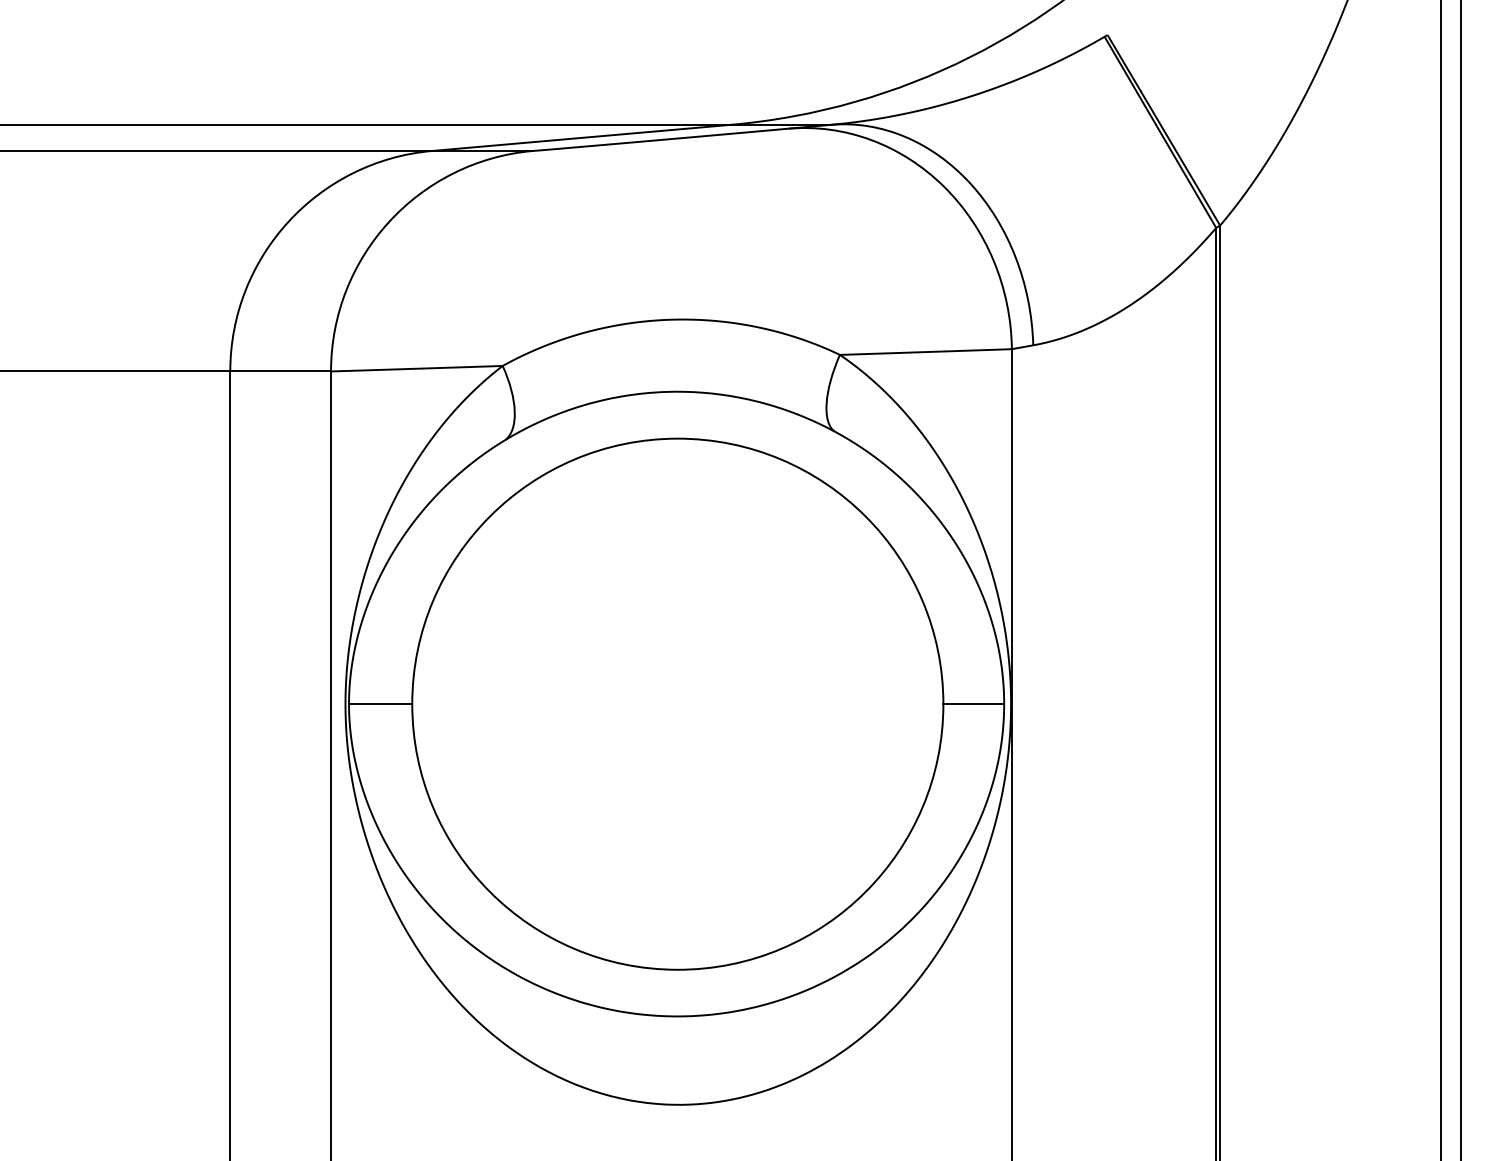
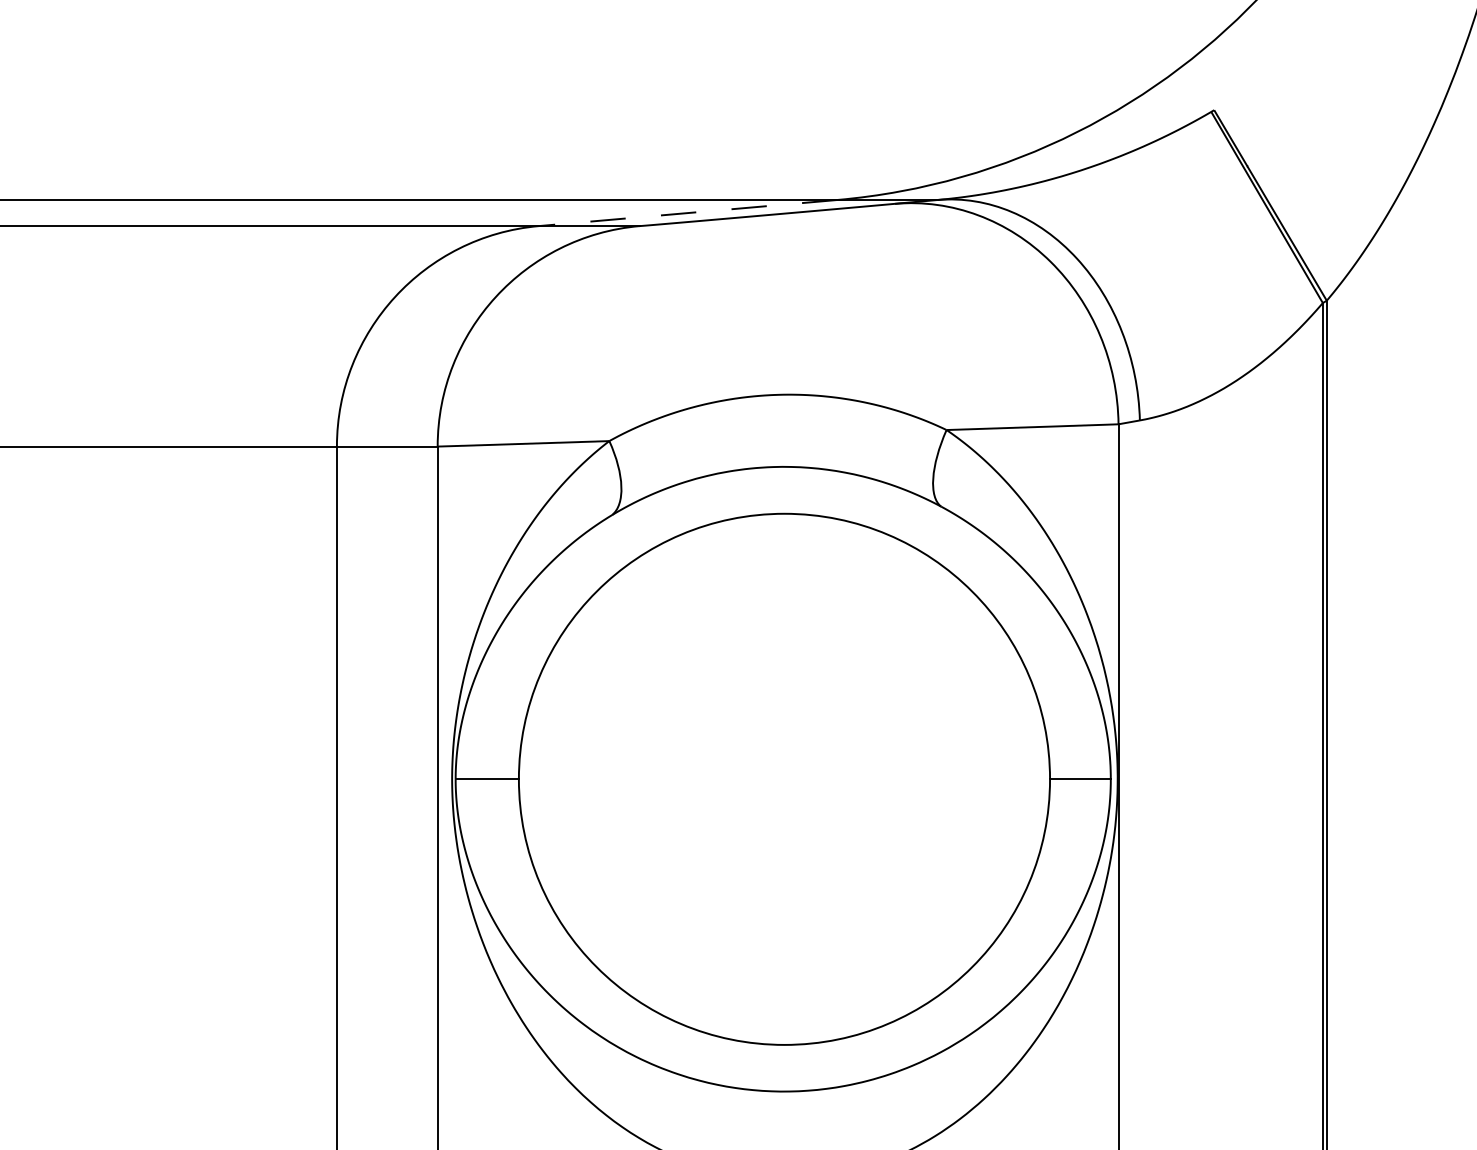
line: (581, 137) -> (688, 212), solid -> dashed

